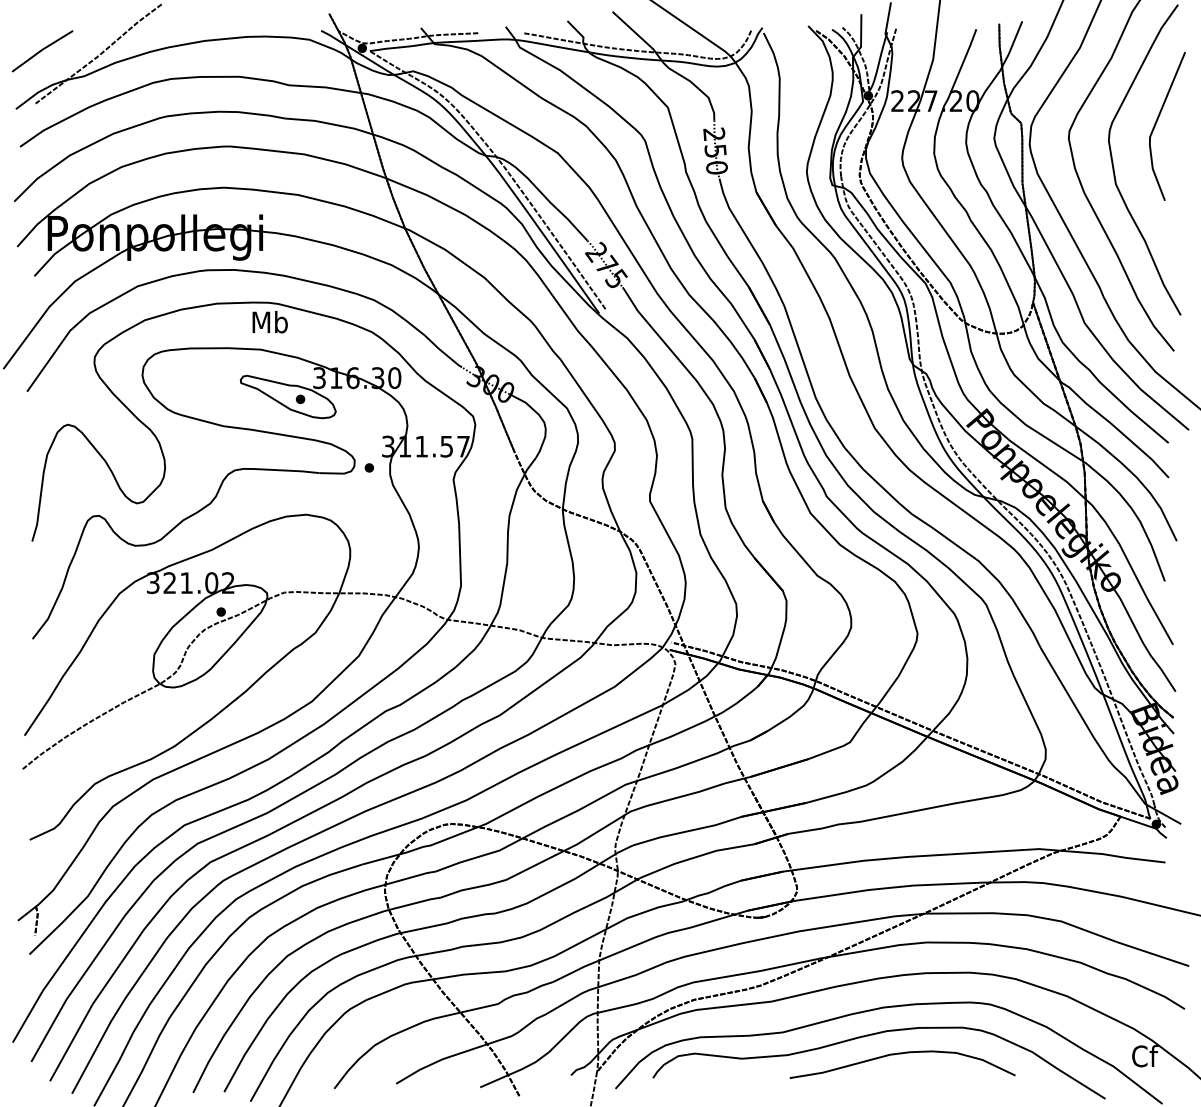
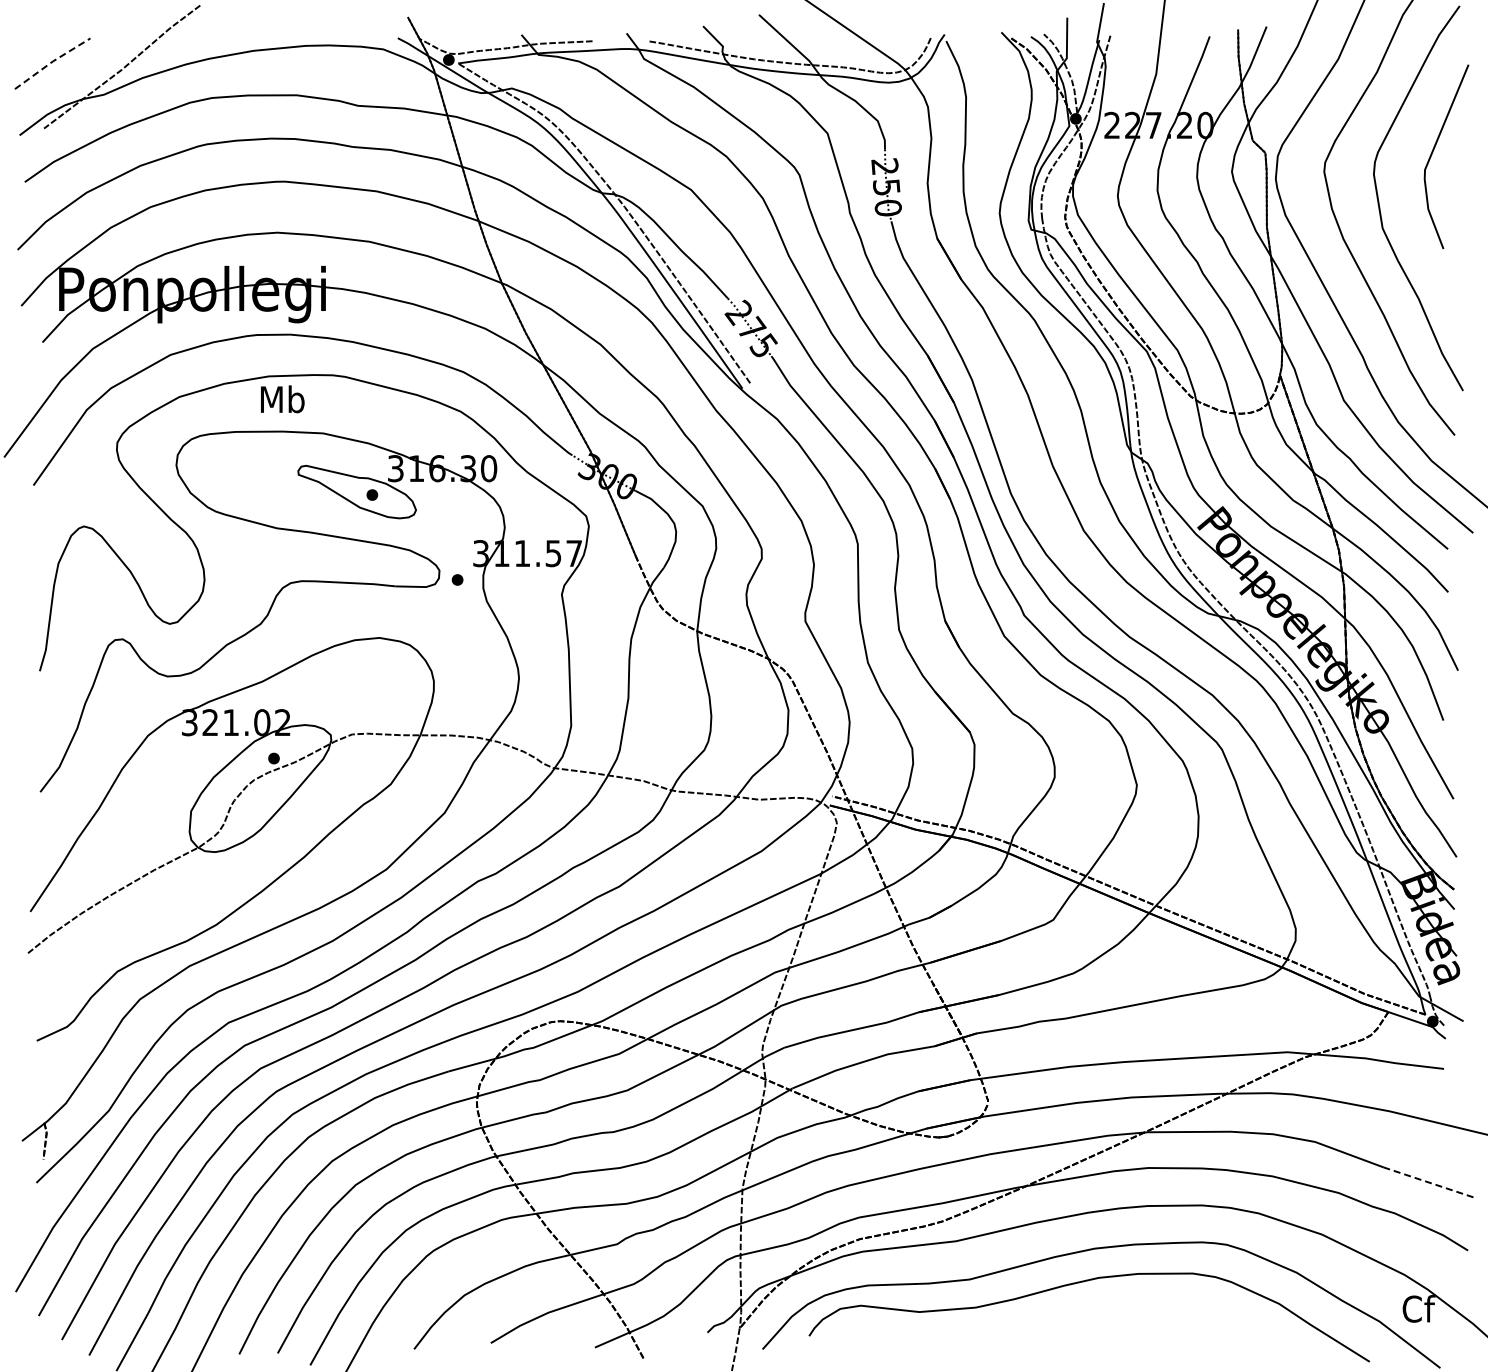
line: (42, 49) -> (52, 61), solid -> dashed
text: (270, 322) -> (282, 399), moved
line: (1152, 954) -> (1428, 1182), solid -> dashed
curve: (901, 1054) -> (1117, 1306), removed

